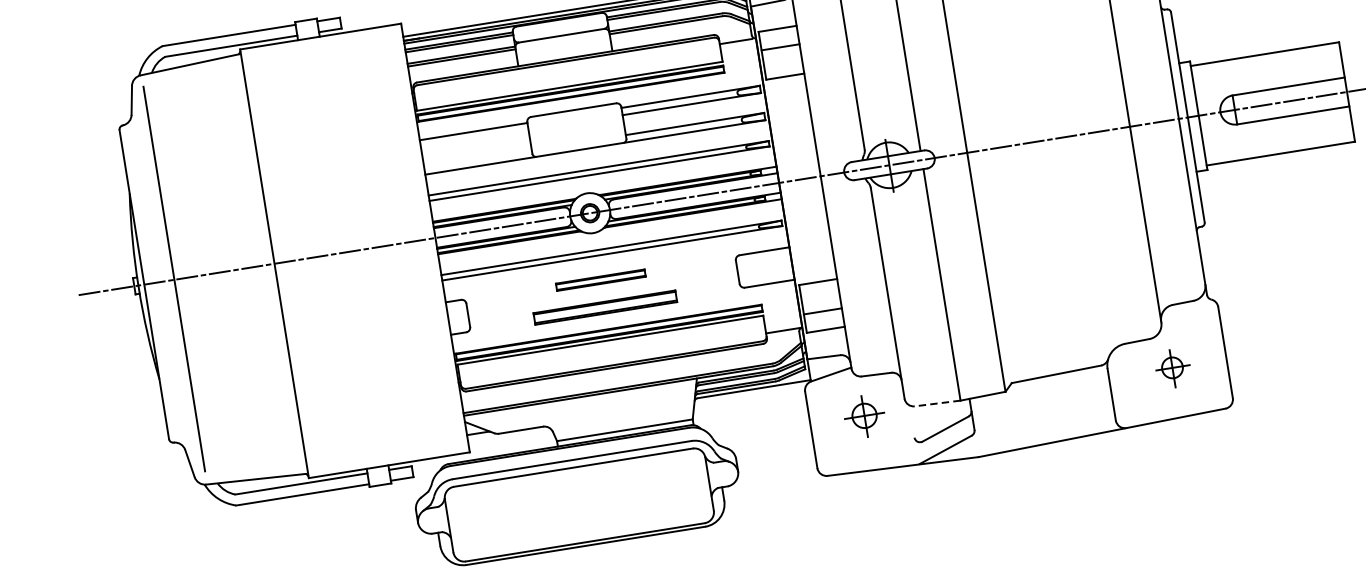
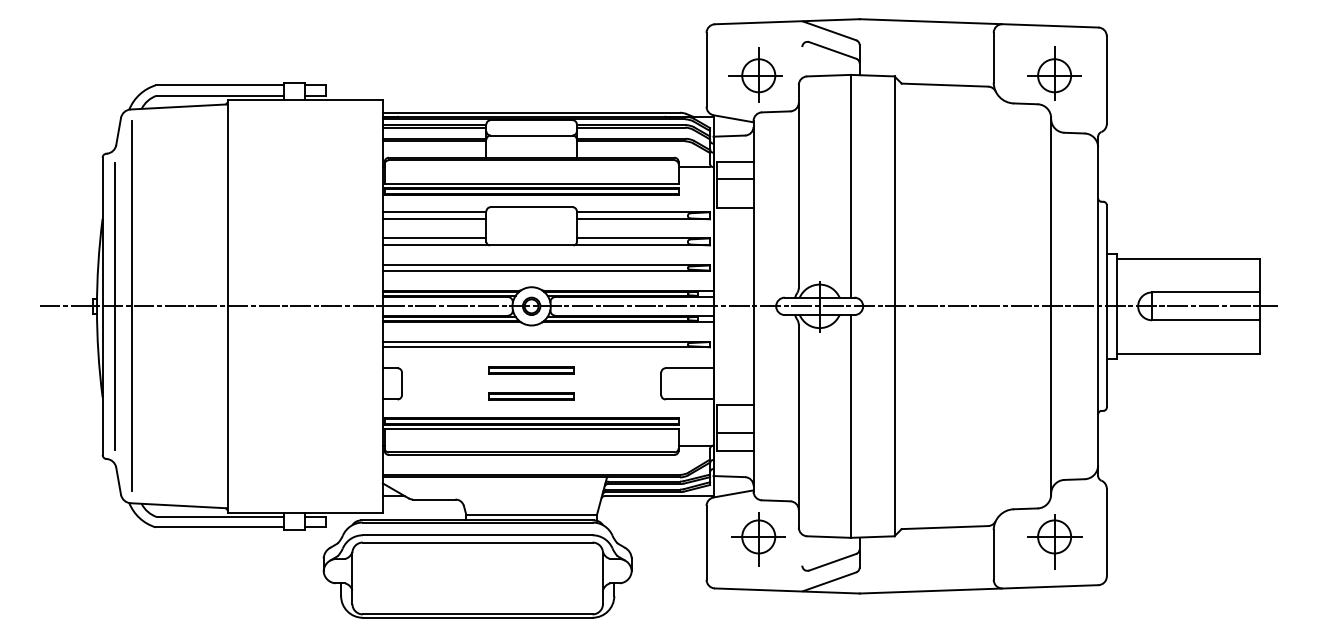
line: (474, 139) -> (434, 219), added
line: (477, 158) -> (434, 238), added
line: (156, 282) -> (114, 306), added
part: (604, 306) -> (531, 396), size x0.62
part: (1172, 370) -> (1054, 541), size x1.67
line: (938, 403) -> (829, 537), dashed -> solid
part: (864, 417) -> (758, 539), size x1.43

